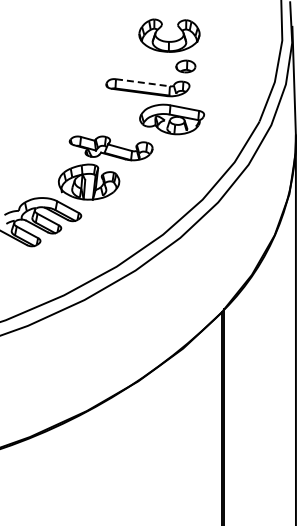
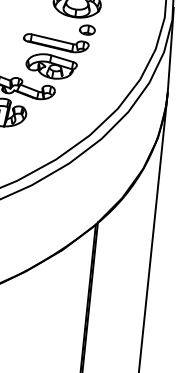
line: (143, 82) -> (53, 39), dashed -> solid
part: (172, 119) -> (51, 66), moved

